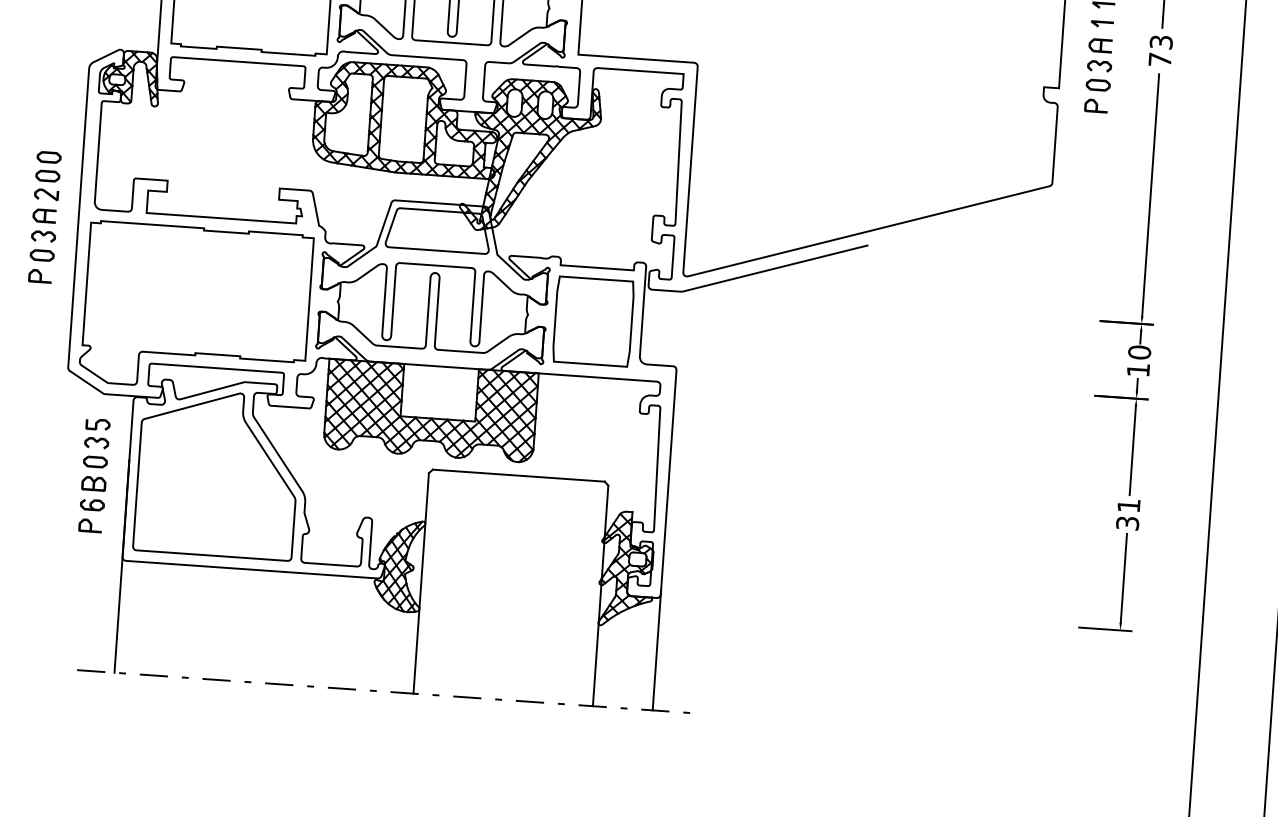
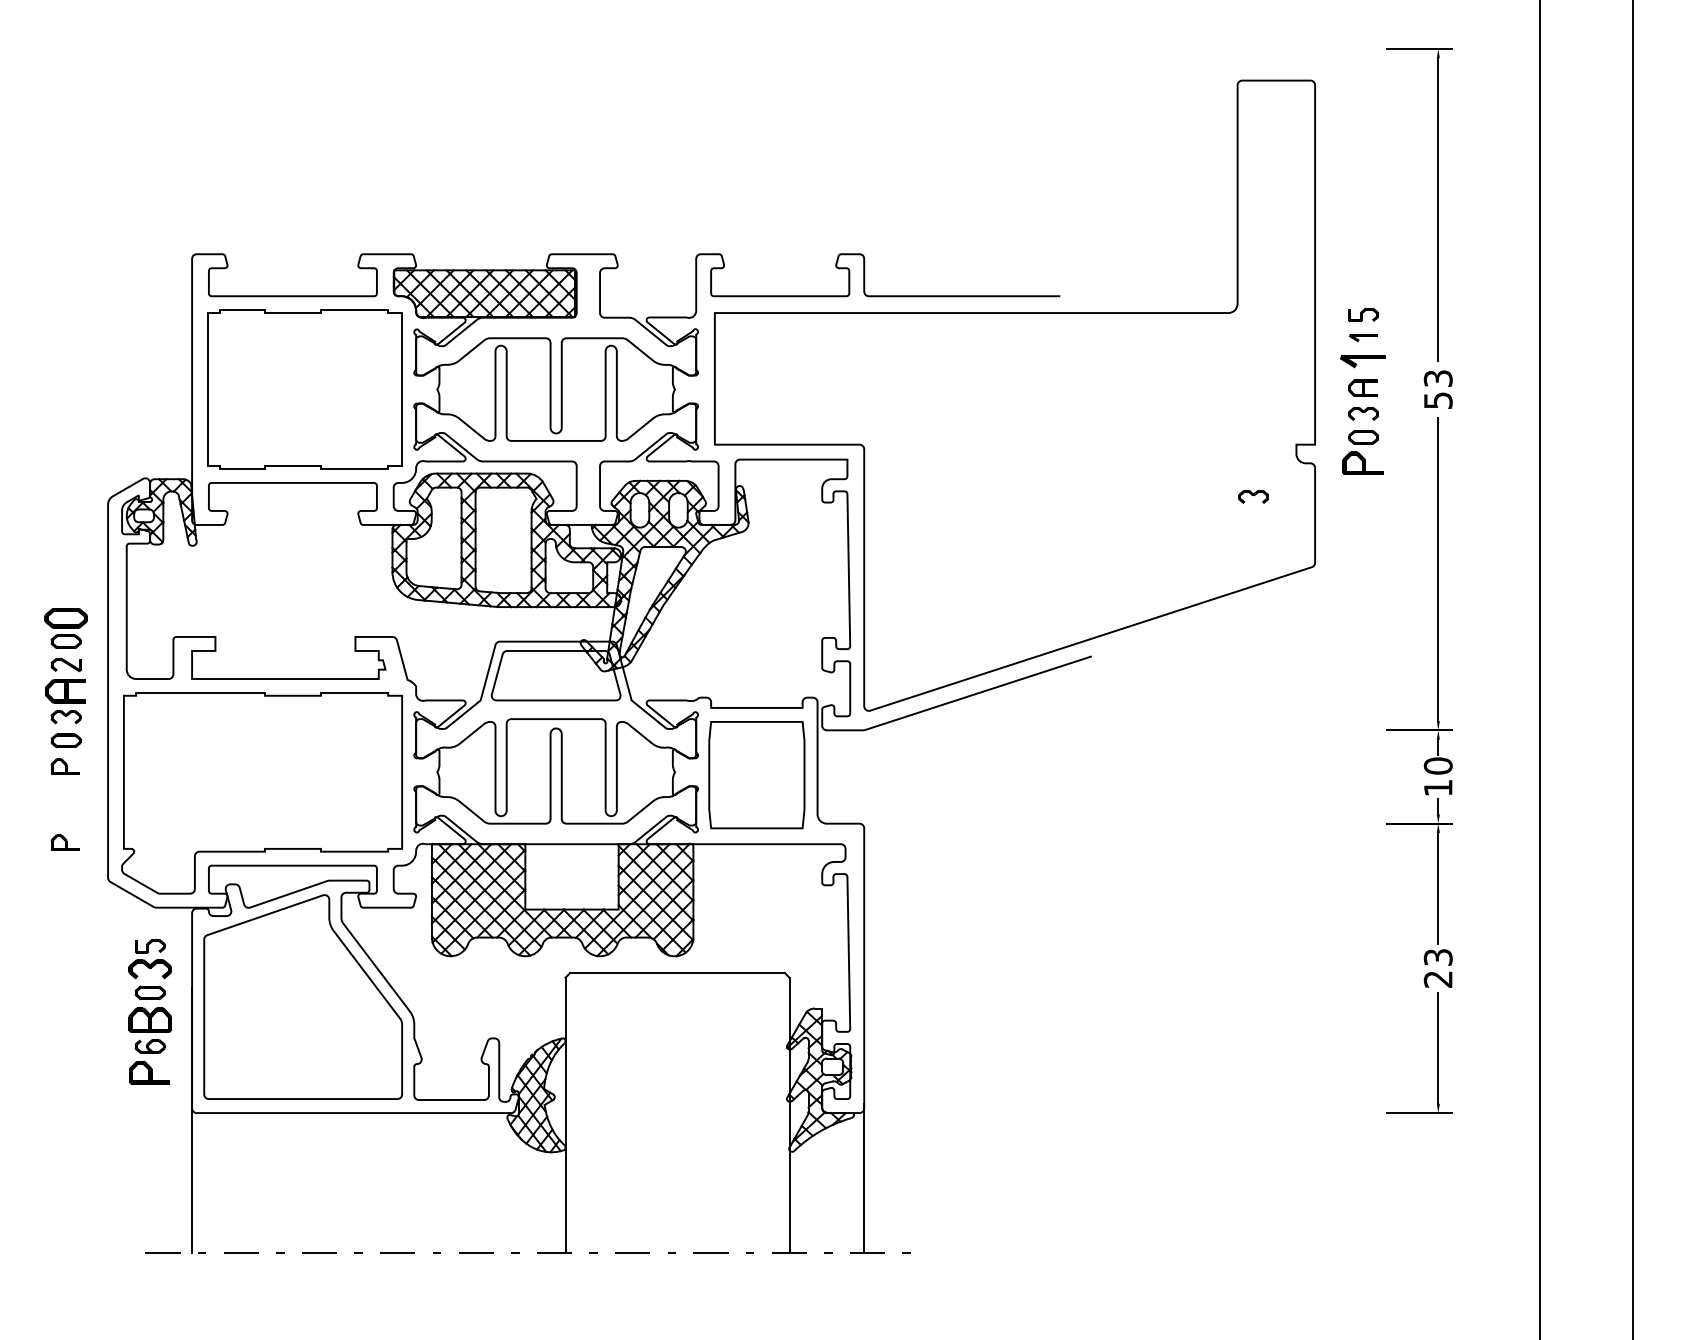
part: (1102, 24) -> (1363, 361), size x1.6
text: (1160, 59) -> (1438, 400), 73 -> 53
part: (1095, 106) -> (1362, 463), size x1.4
part: (1006, 126) -> (1253, 496), added
part: (48, 157) -> (65, 618), size x1.4
part: (43, 215) -> (64, 691), size x1.4
part: (35, 336) -> (64, 842), added
part: (96, 443) -> (149, 969), size x1.4
part: (93, 483) -> (149, 1019), size x1.4
text: (1127, 514) -> (1437, 968), 31 -> 23
part: (89, 525) -> (148, 1072), size x1.4

